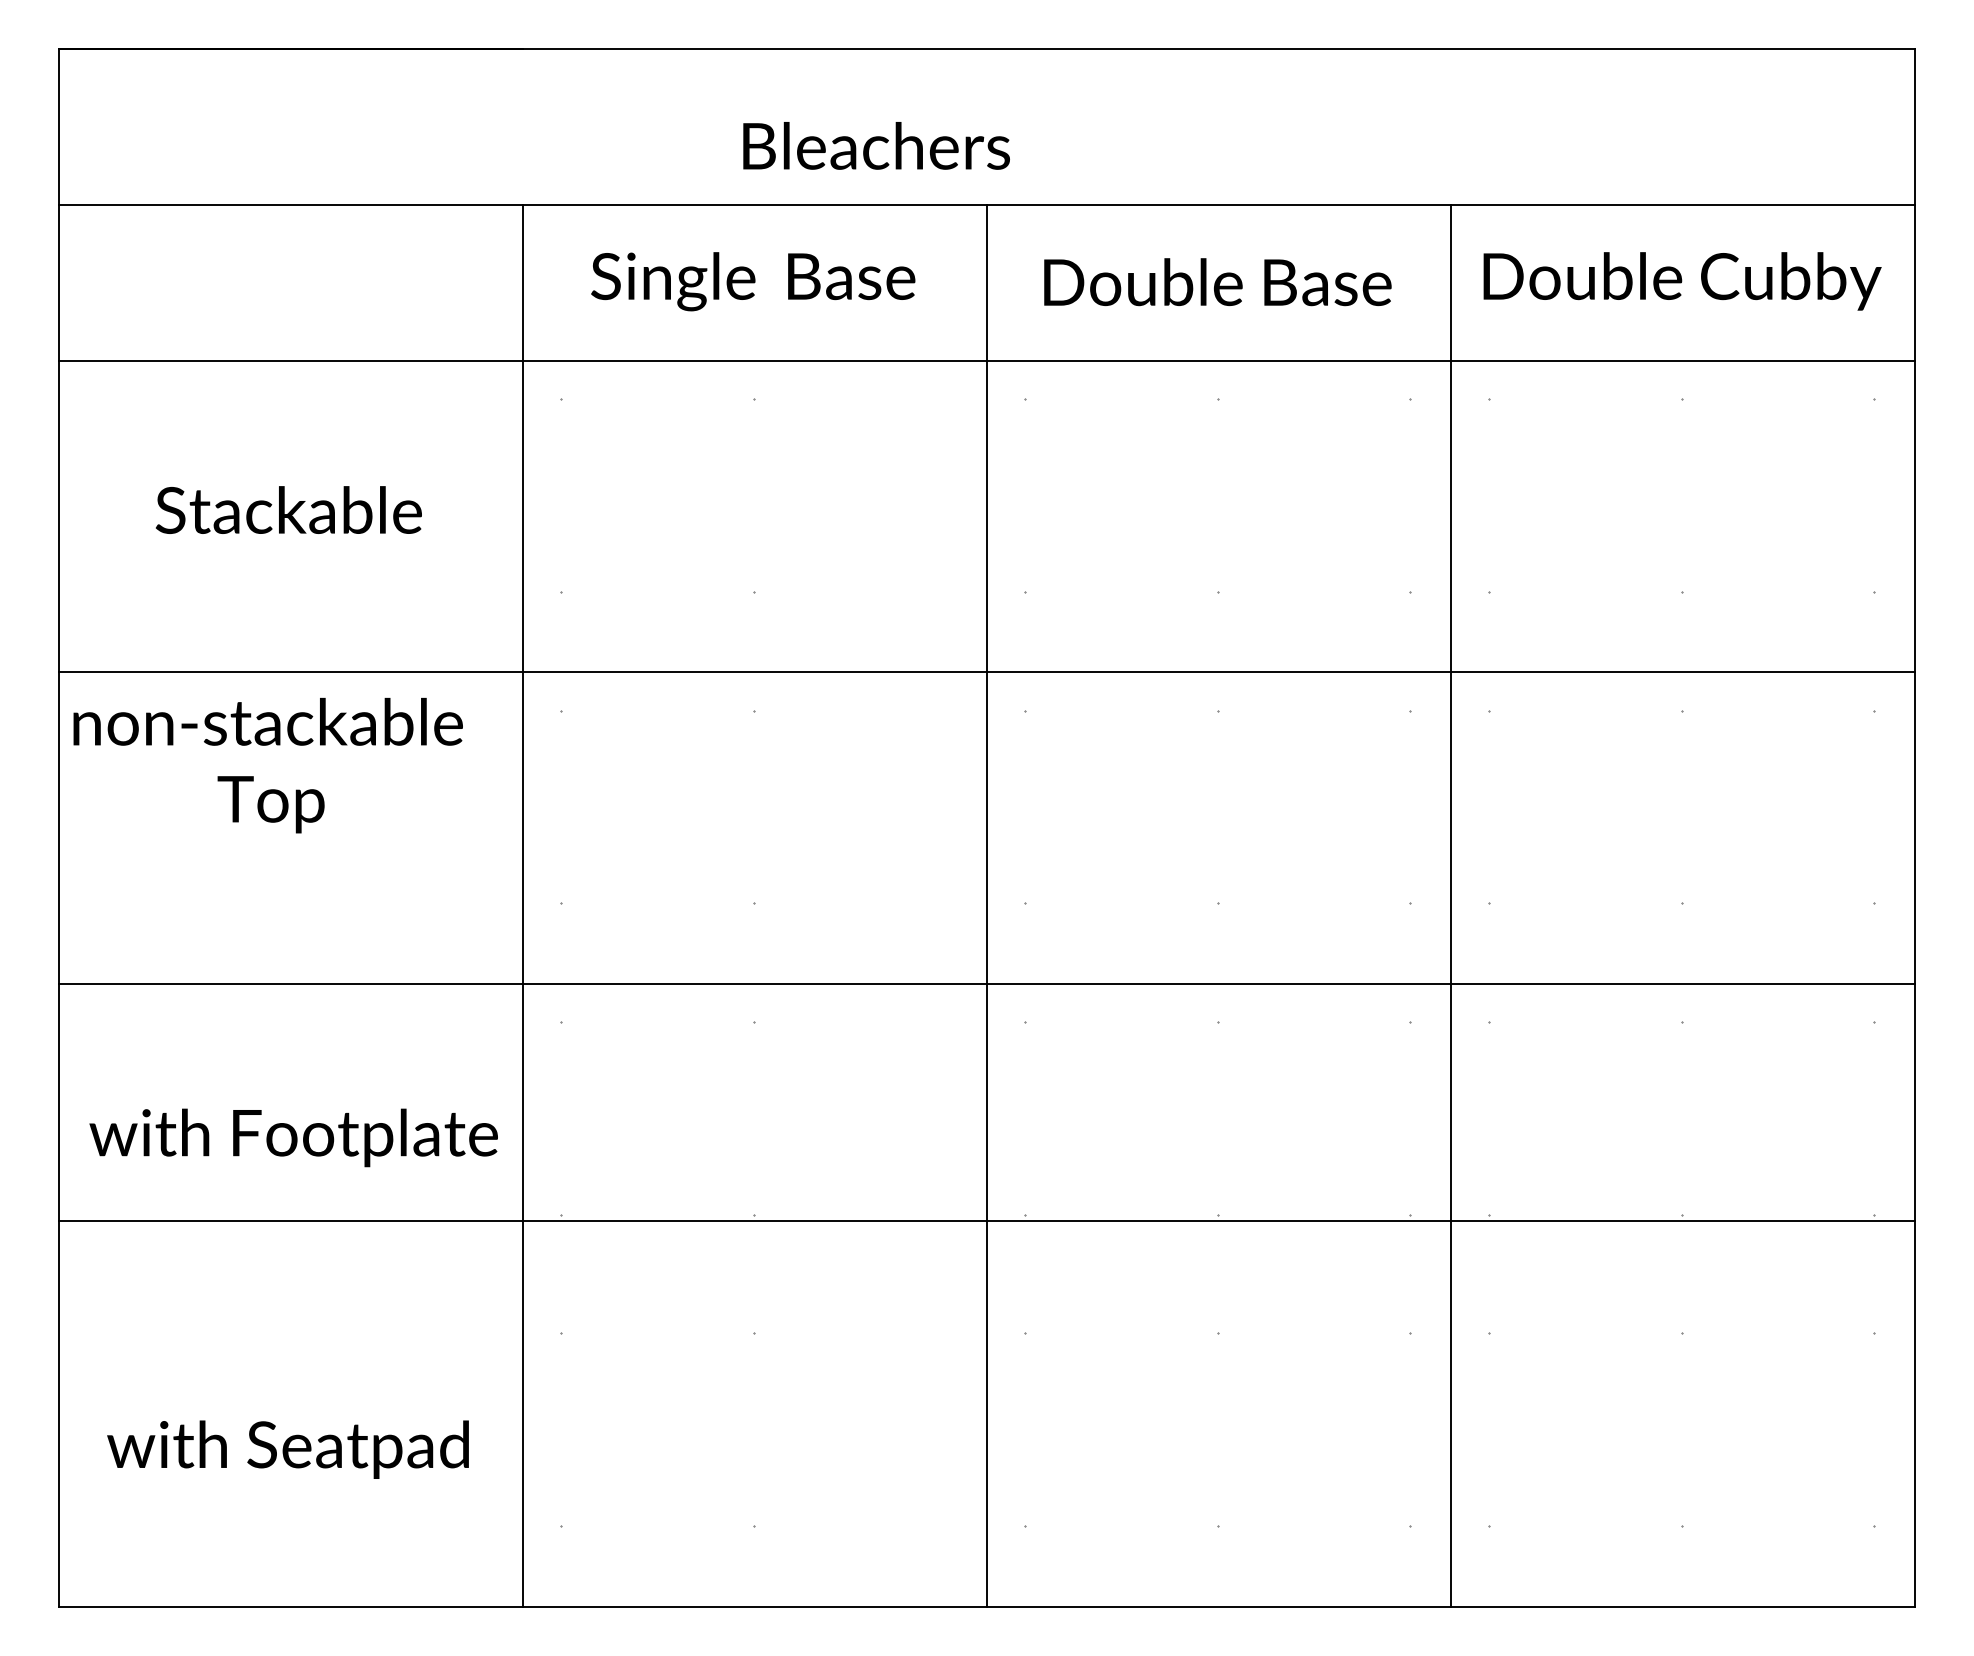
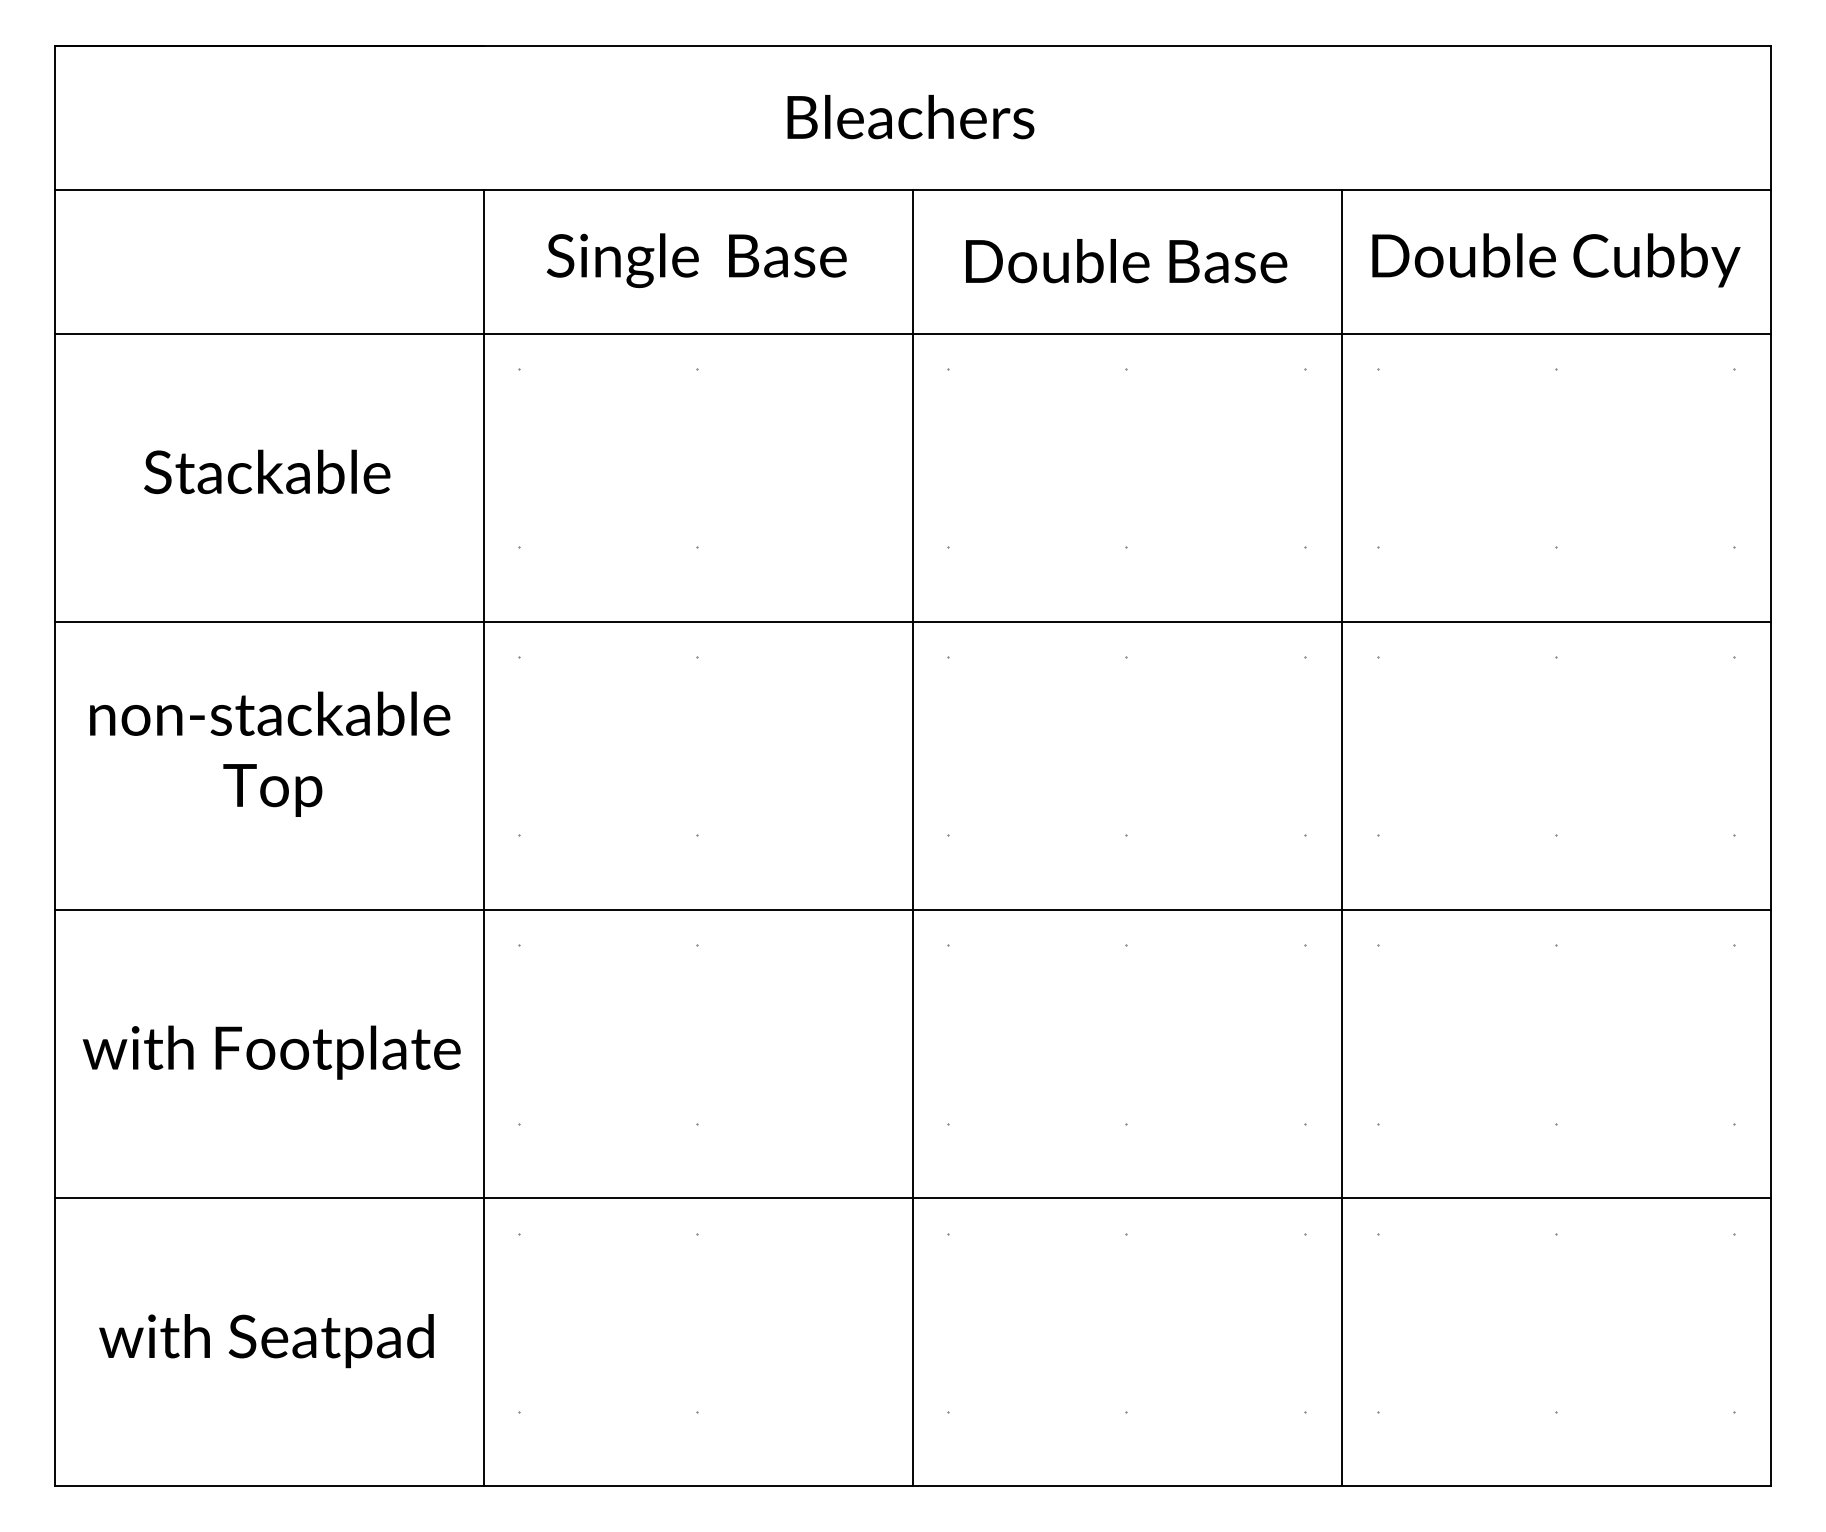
text: (876, 146) -> (910, 117), moved
text: (268, 764) -> (270, 753), moved
line: (986, 1220) -> (912, 1198), moved

